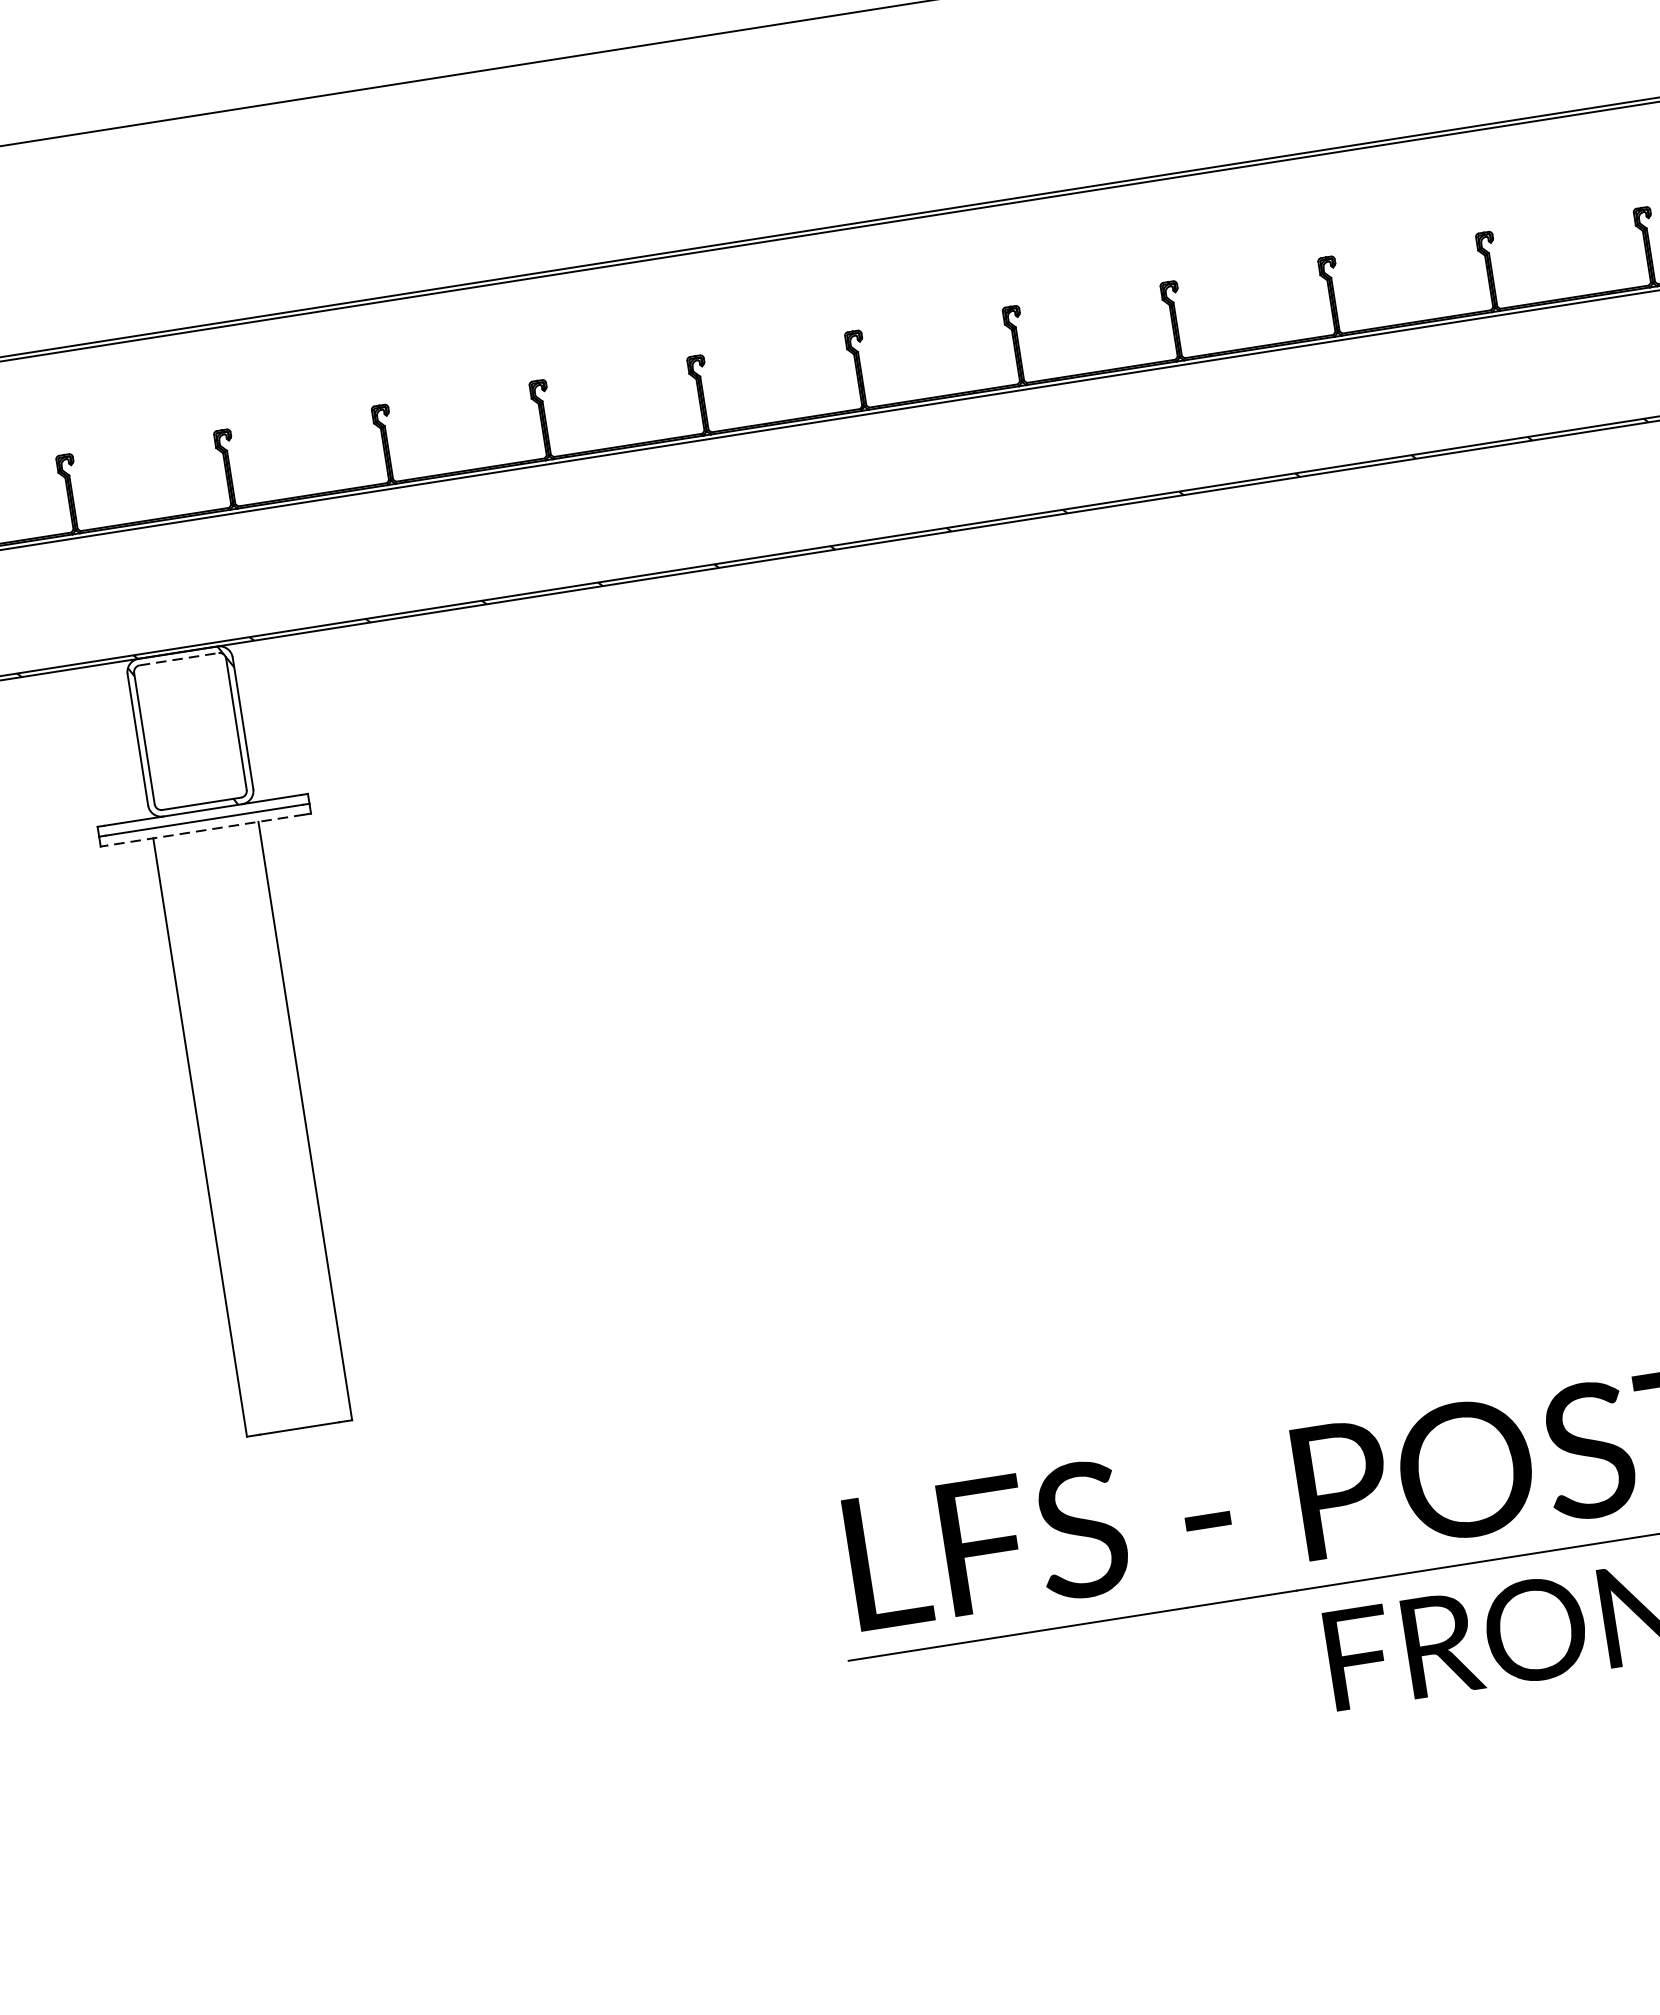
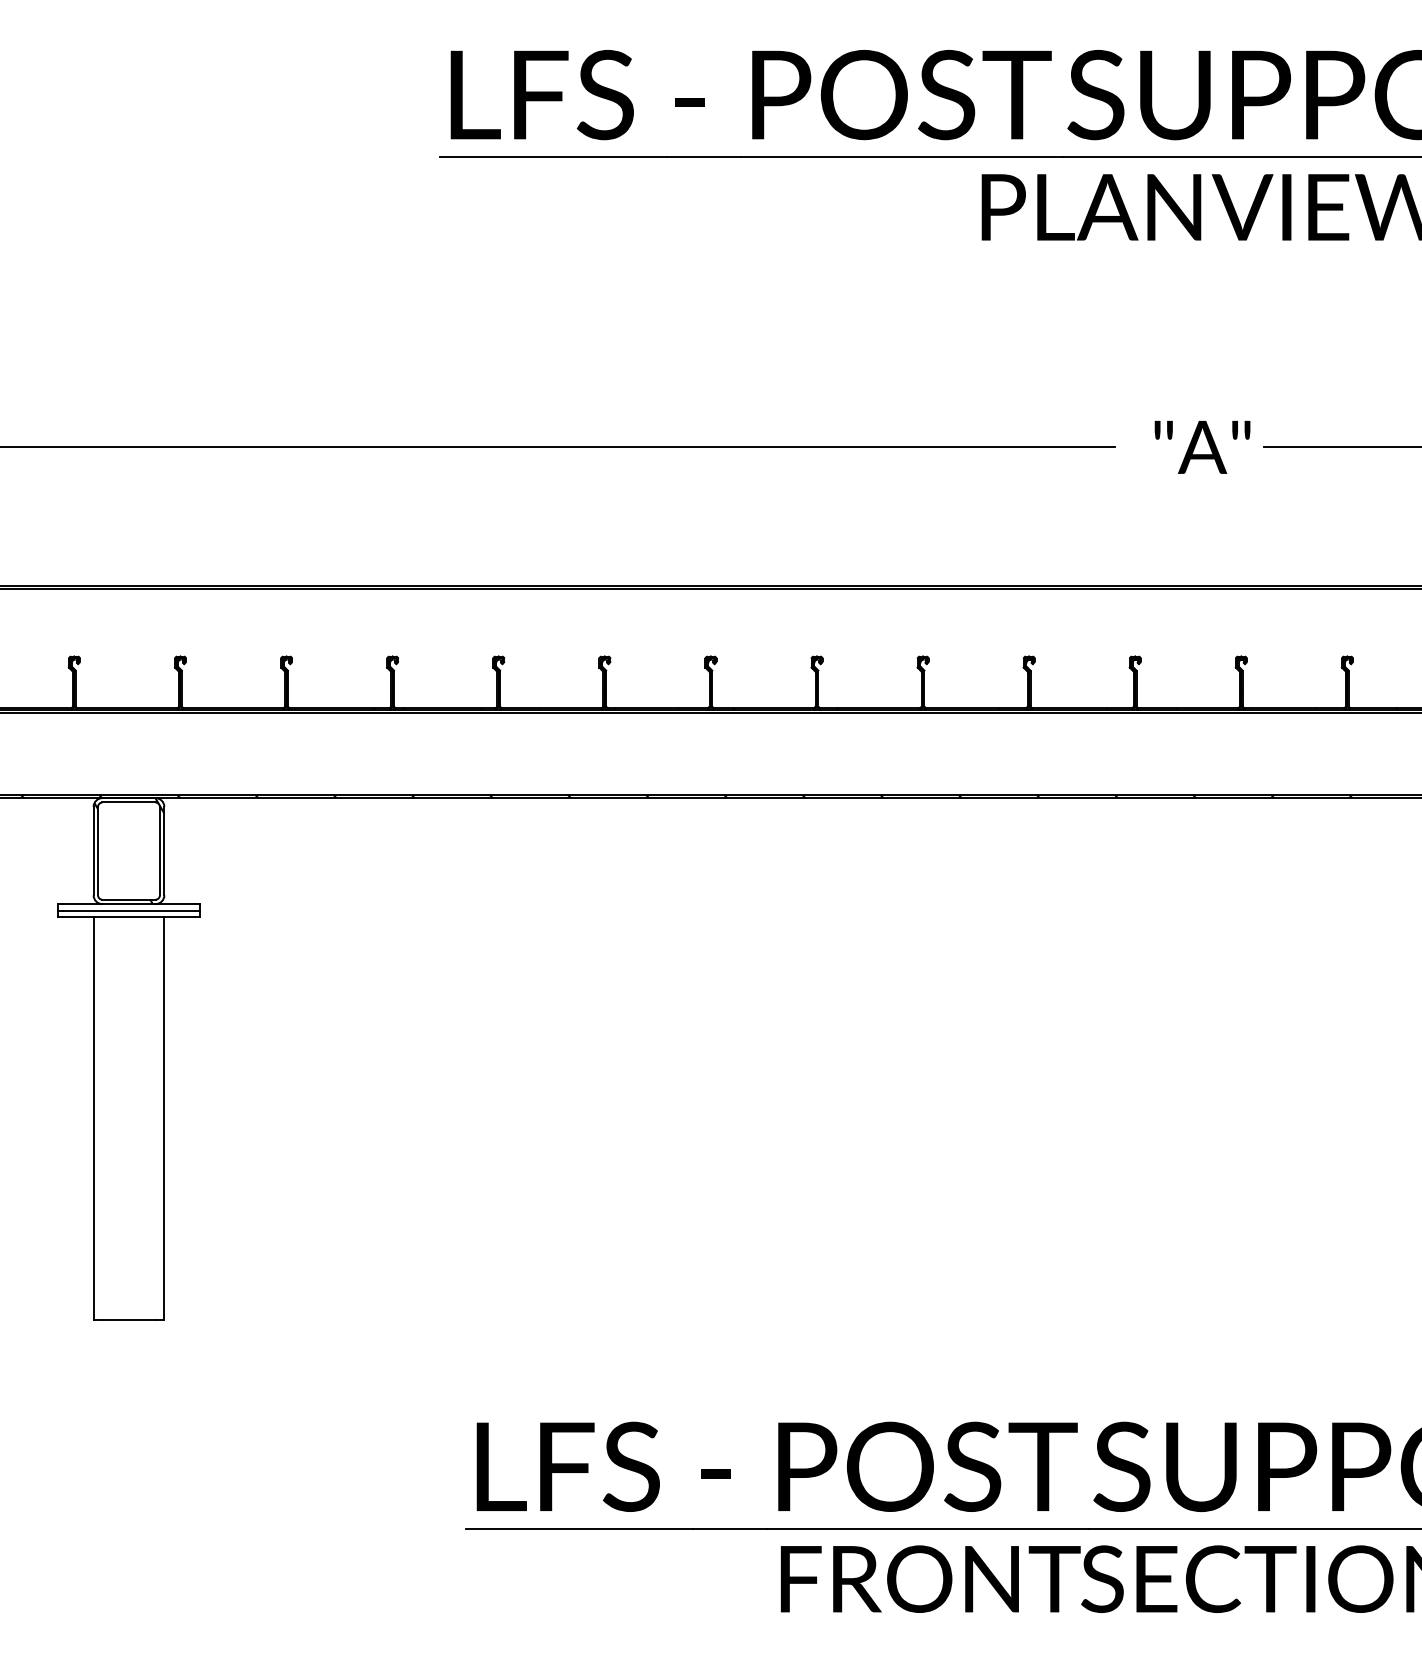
line: (179, 659) -> (129, 802), dashed -> solid
line: (205, 830) -> (128, 917), dashed -> solid

